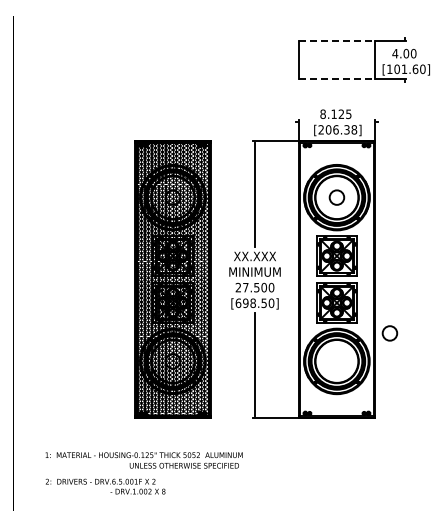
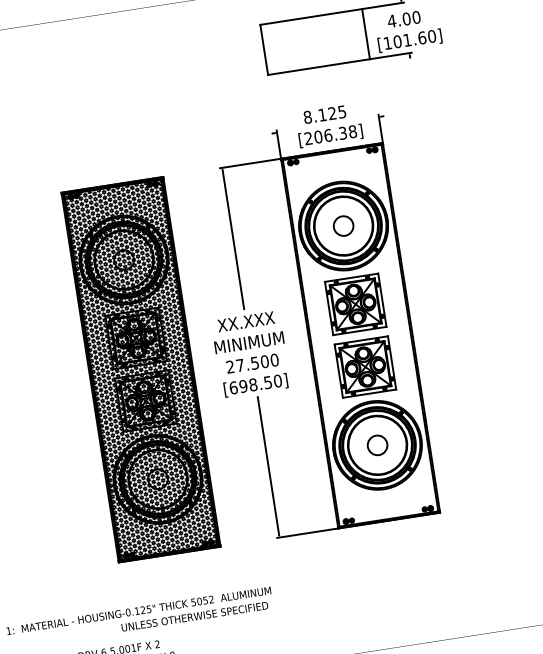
line: (337, 41) -> (311, 16), dashed -> solid
line: (337, 78) -> (319, 66), dashed -> solid
circle: (389, 333) -> (376, 445), moved

